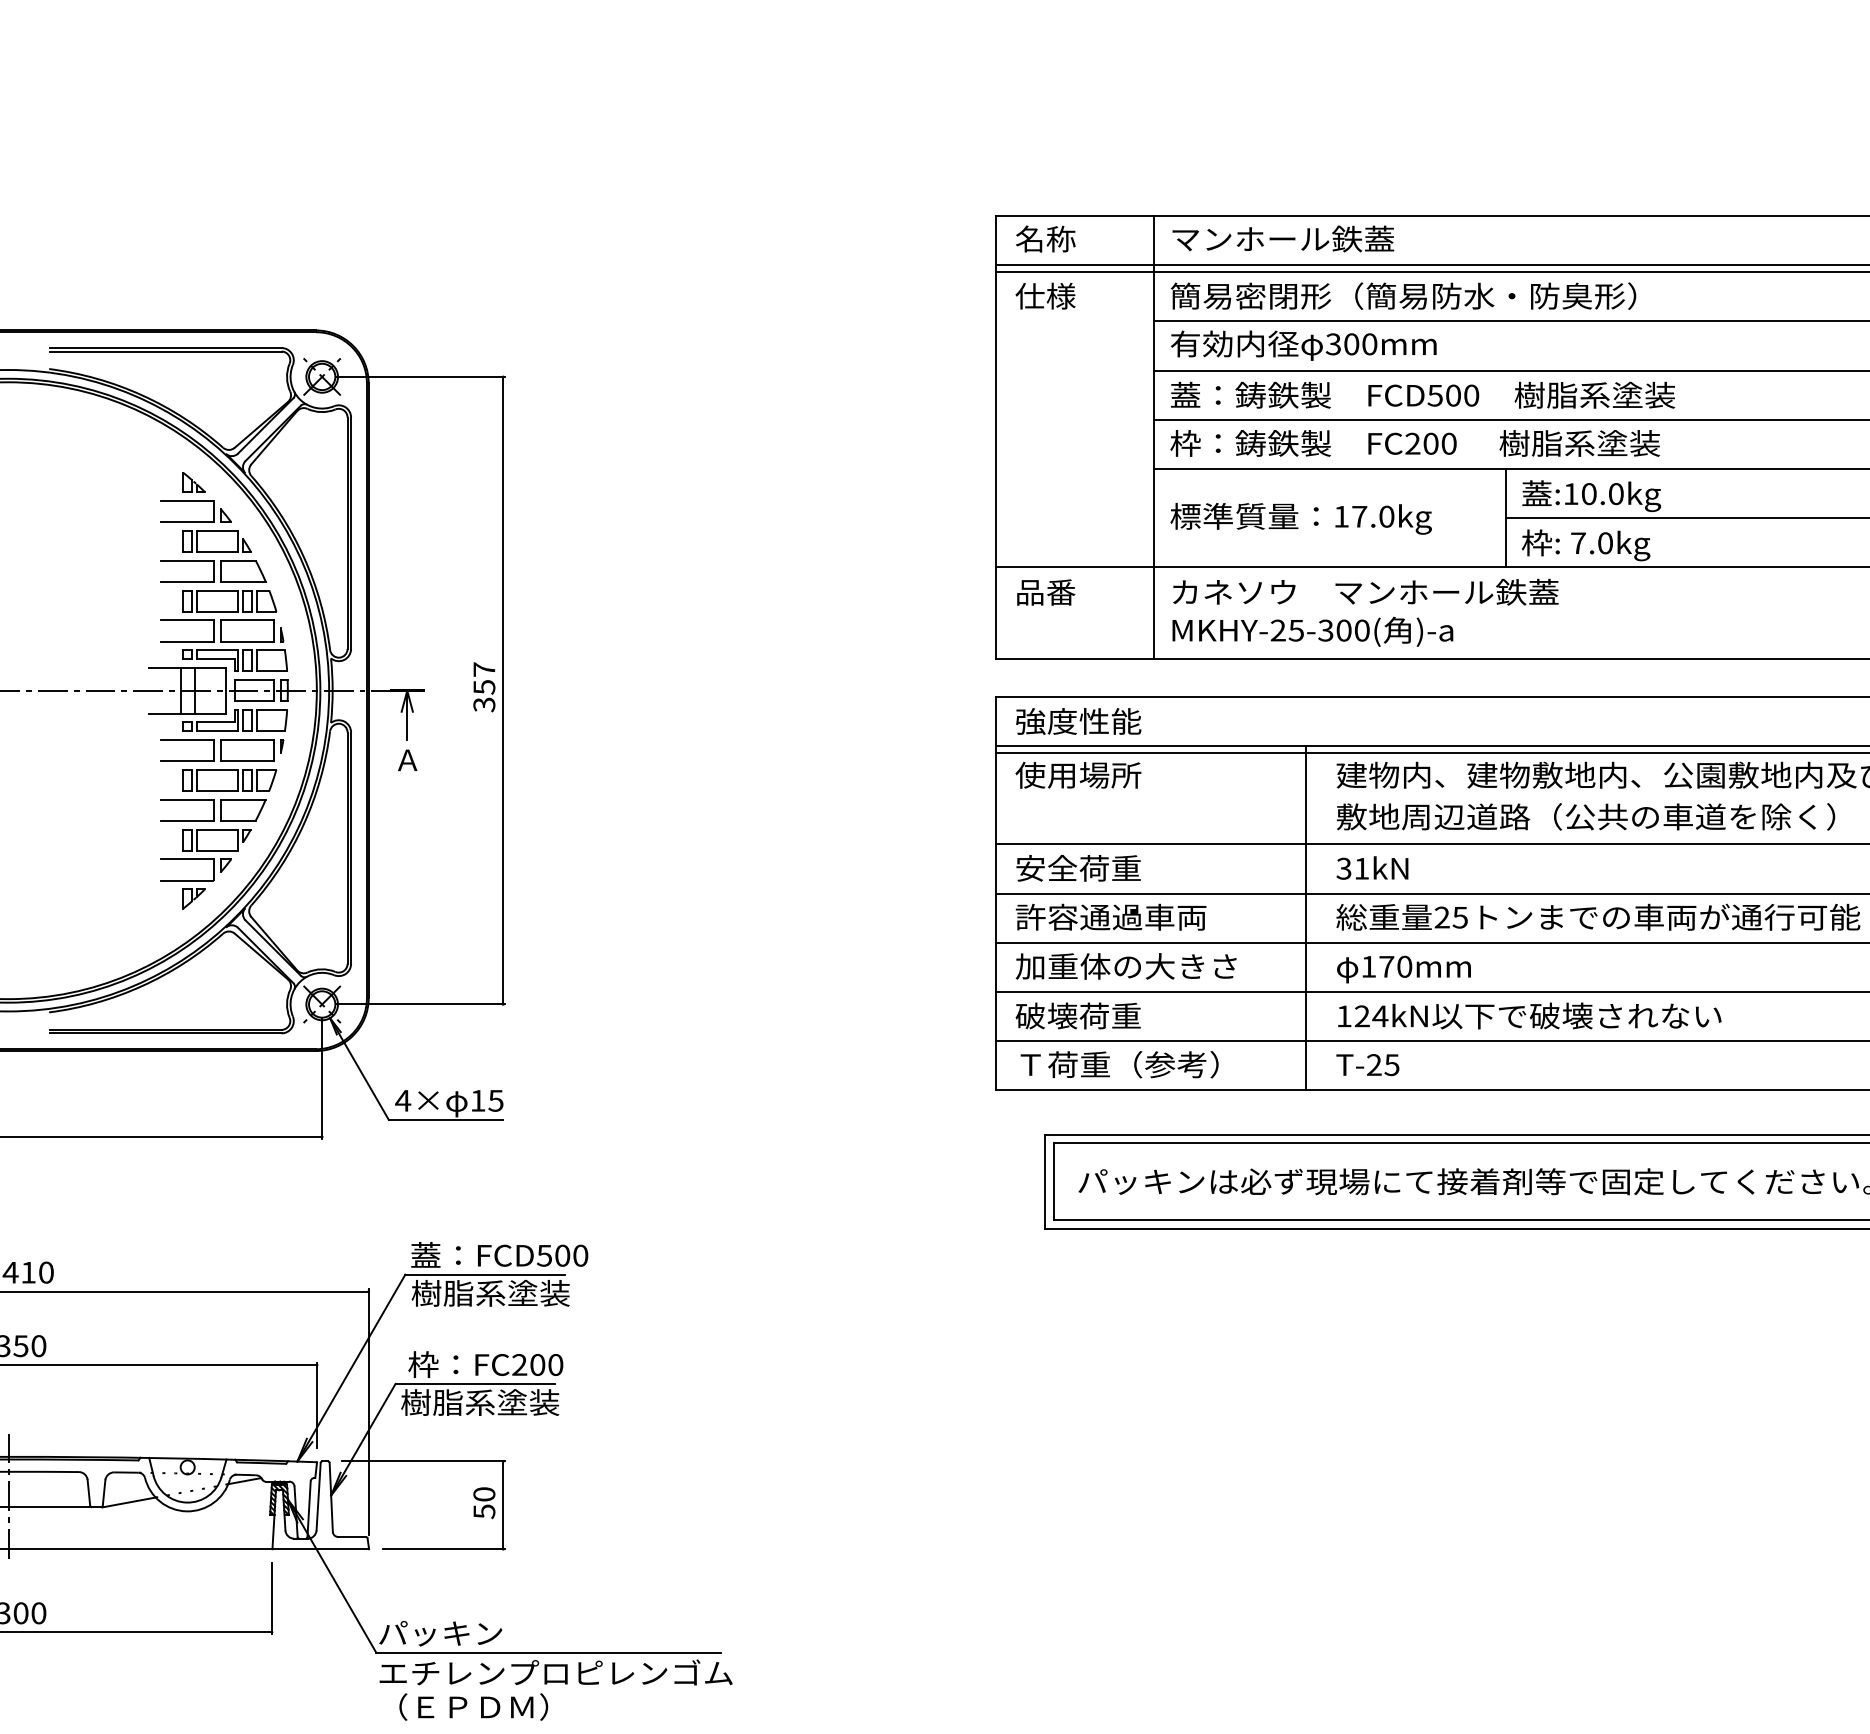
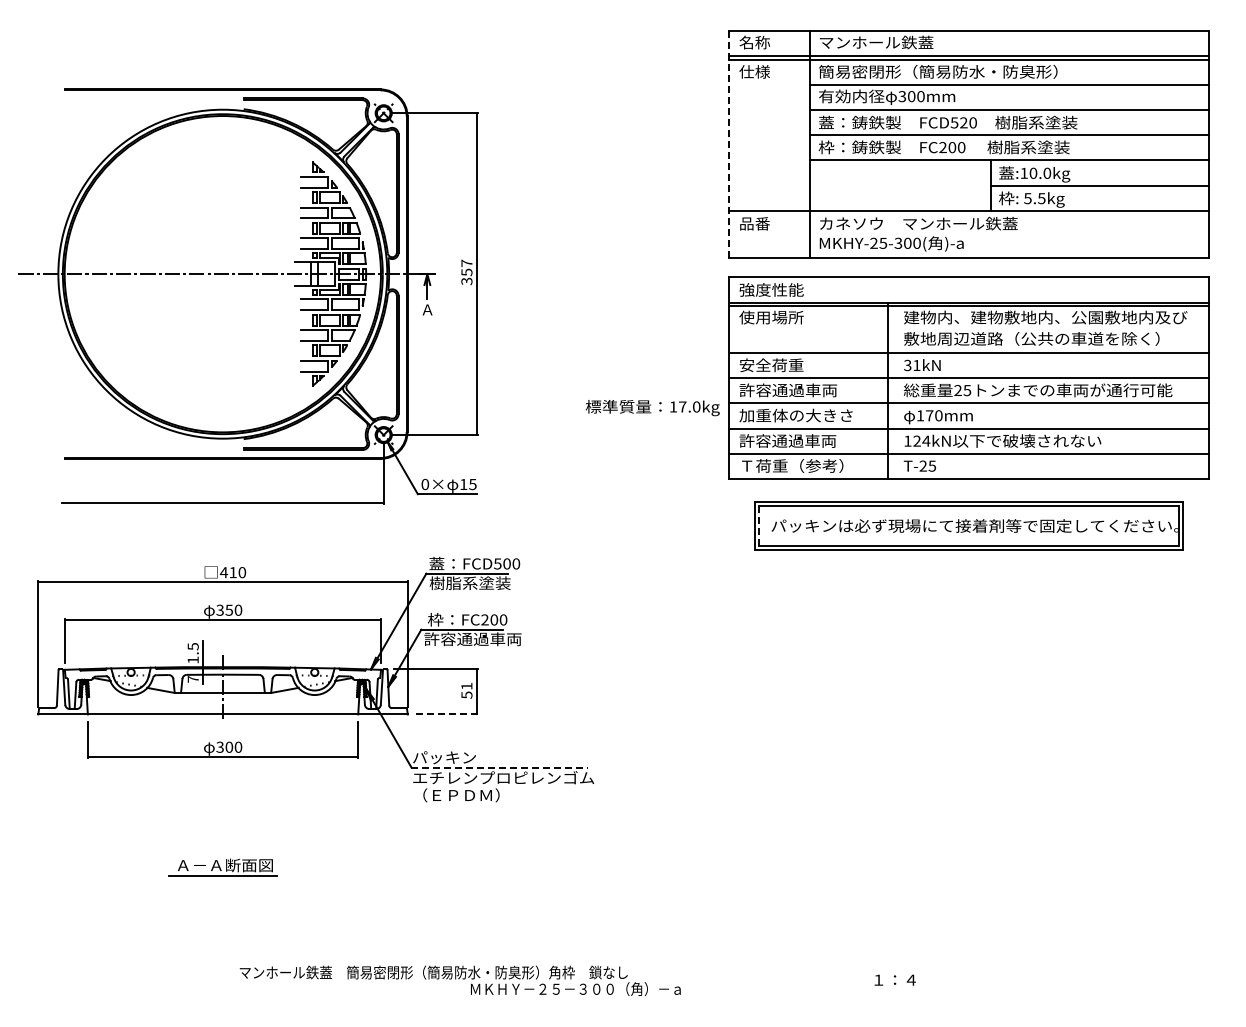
text: (1452, 394) -> (963, 122), FCD500 -> FCD520
line: (996, 437) -> (729, 144), solid -> dashed
text: (1300, 519) -> (652, 408), moved
text: (1591, 543) -> (1034, 198), 7.0kg -> 5.5kg
text: (1109, 1015) -> (787, 440), 破壊荷重 -> 許容通過車両
text: (403, 1100) -> (425, 484), 4× -> 0×
line: (1054, 1182) -> (759, 526), solid -> dashed
text: (495, 1403) -> (472, 639), 樹脂系塗装 -> 許容通過車両
text: (483, 1492) -> (466, 685), 50 -> 51
line: (442, 1549) -> (445, 714), solid -> dashed
line: (549, 1652) -> (500, 767), solid -> dashed

